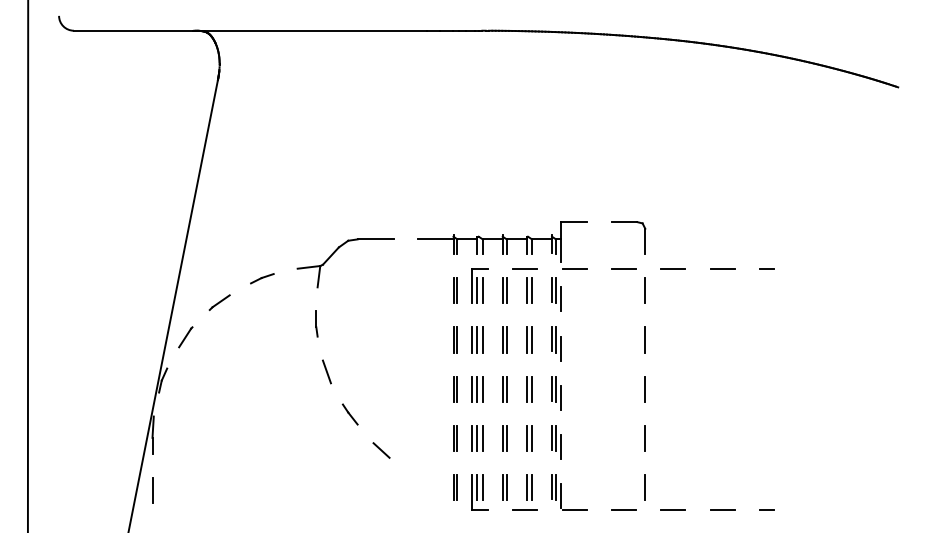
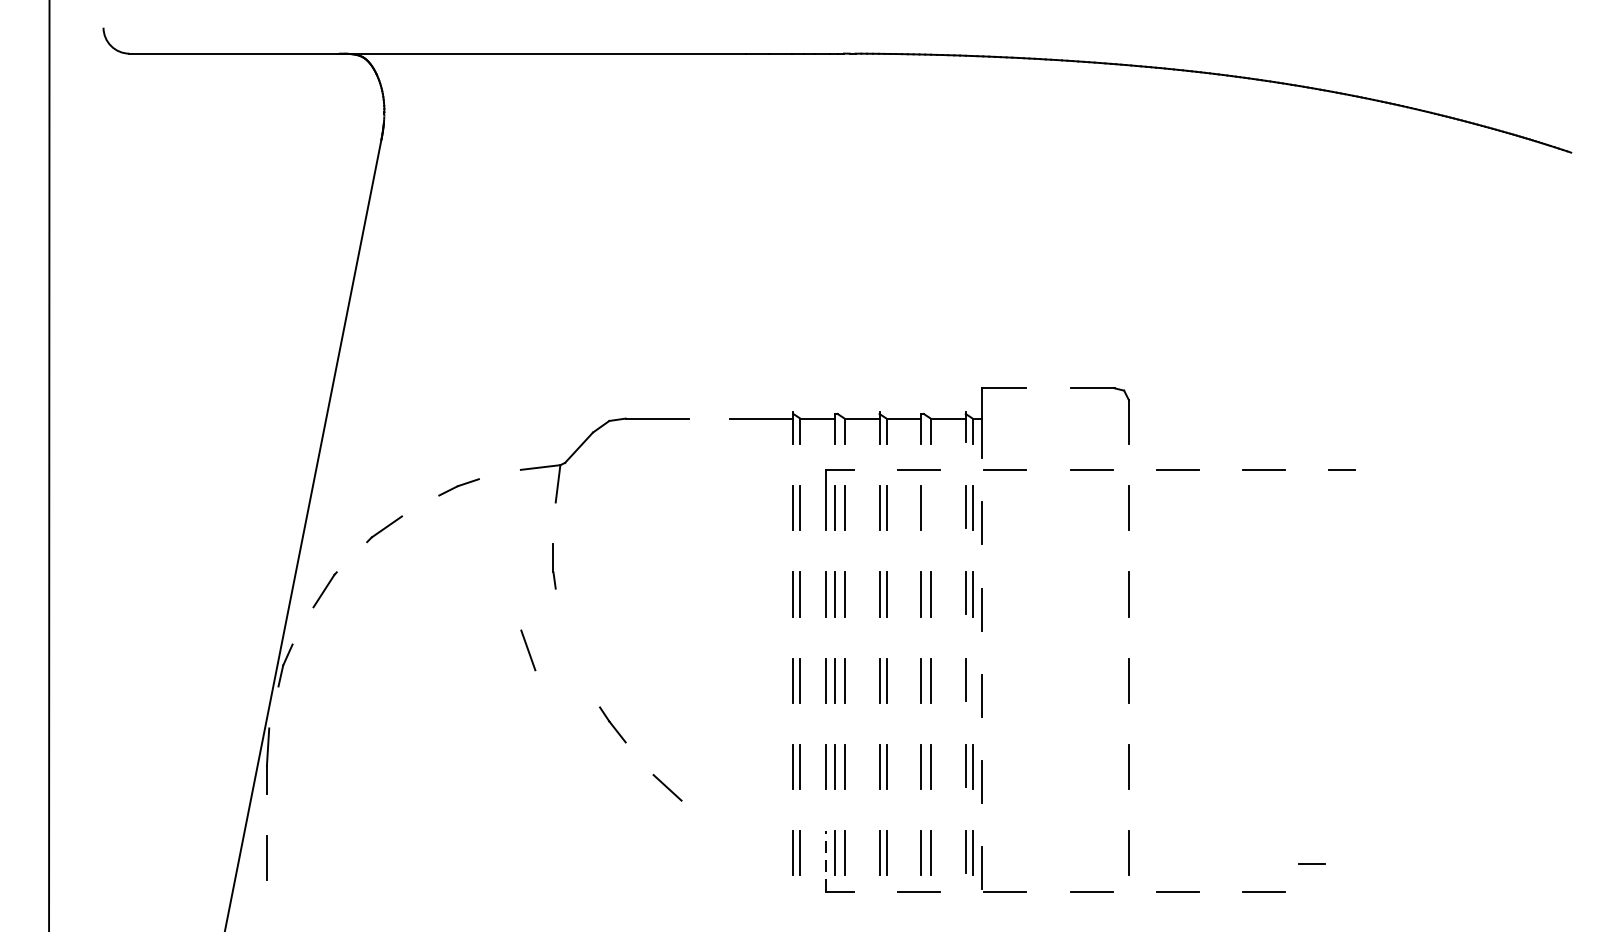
line: (532, 290) -> (931, 507), removed
line: (326, 371) -> (527, 649), moved
line: (556, 388) -> (973, 679), removed
line: (472, 491) -> (826, 859), solid -> dashed
line: (766, 509) -> (1311, 863), moved

